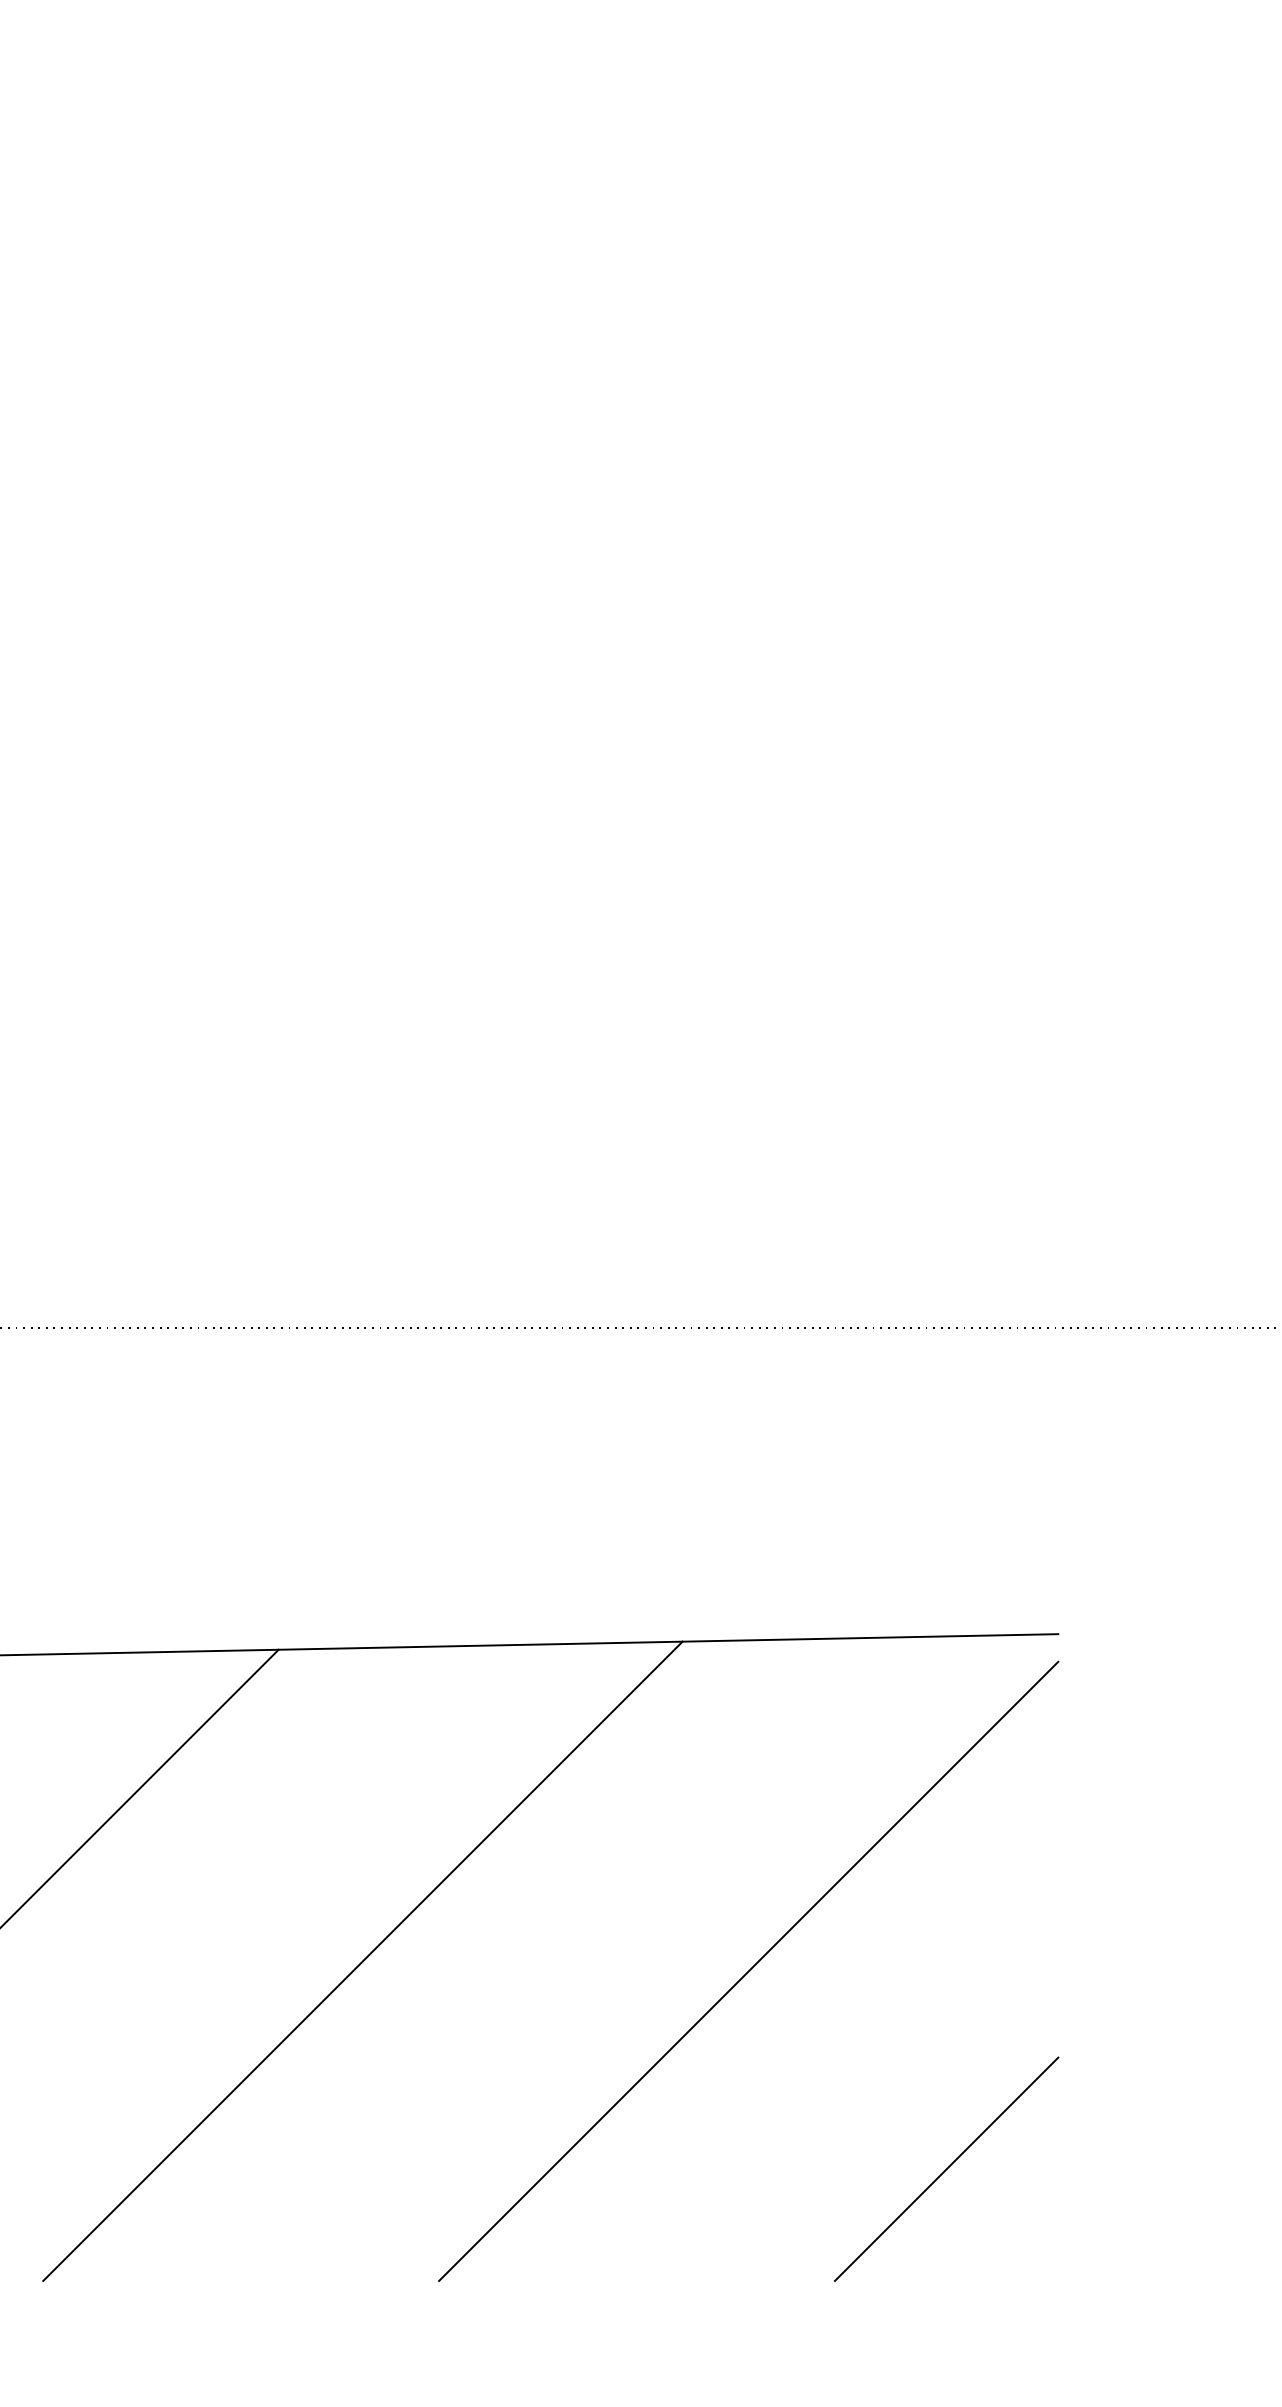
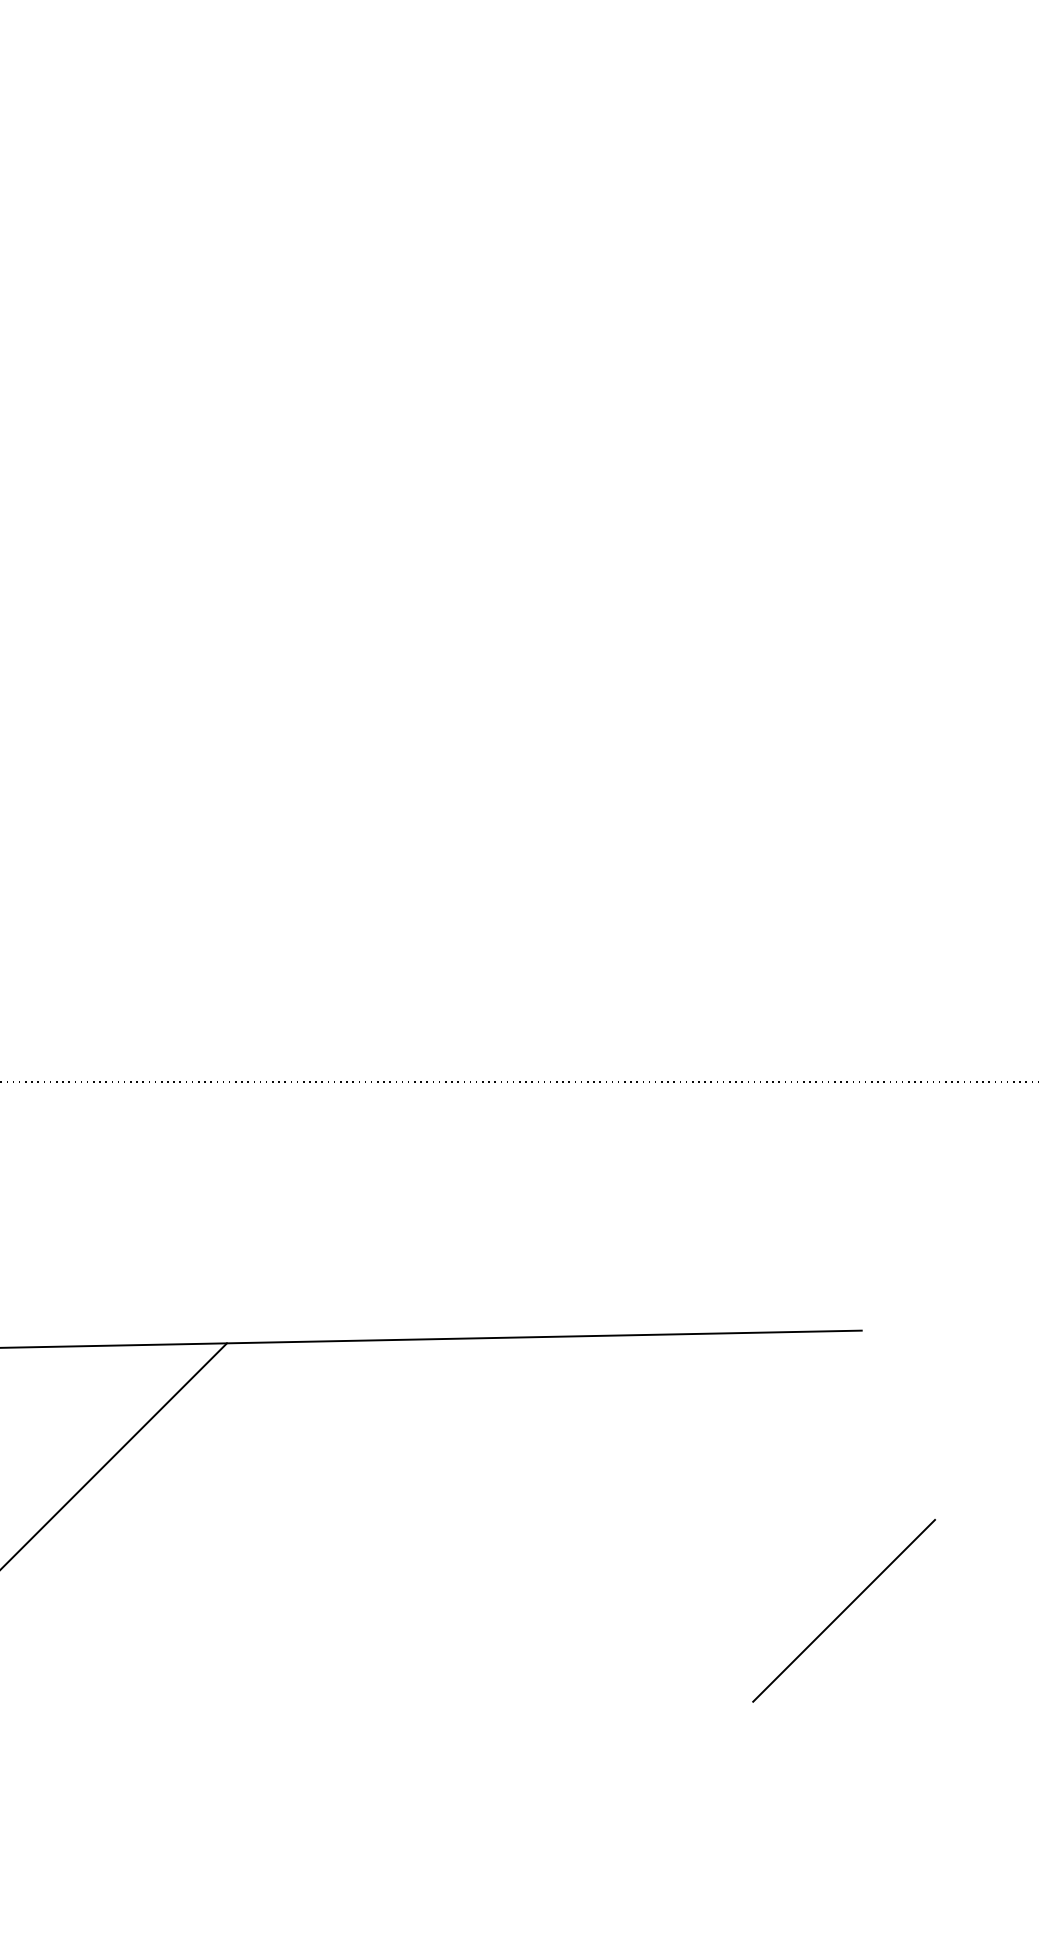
line: (362, 1960) -> (295, 1596), removed
line: (748, 1970) -> (609, 1604), removed
line: (946, 2168) -> (844, 1610), moved

